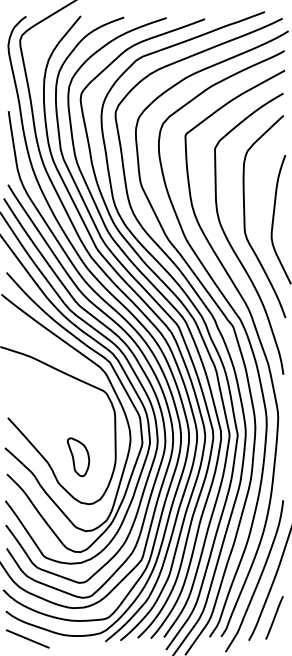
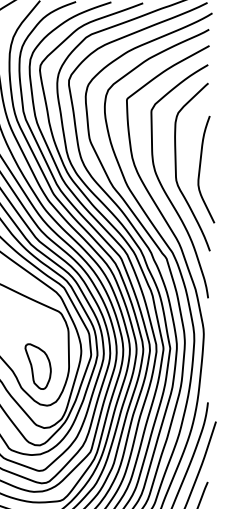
part: (78, 457) -> (38, 366), size x1.43

